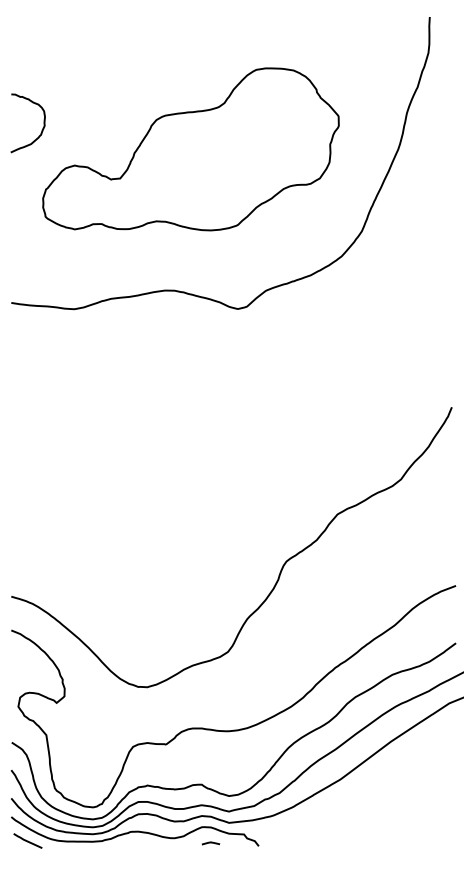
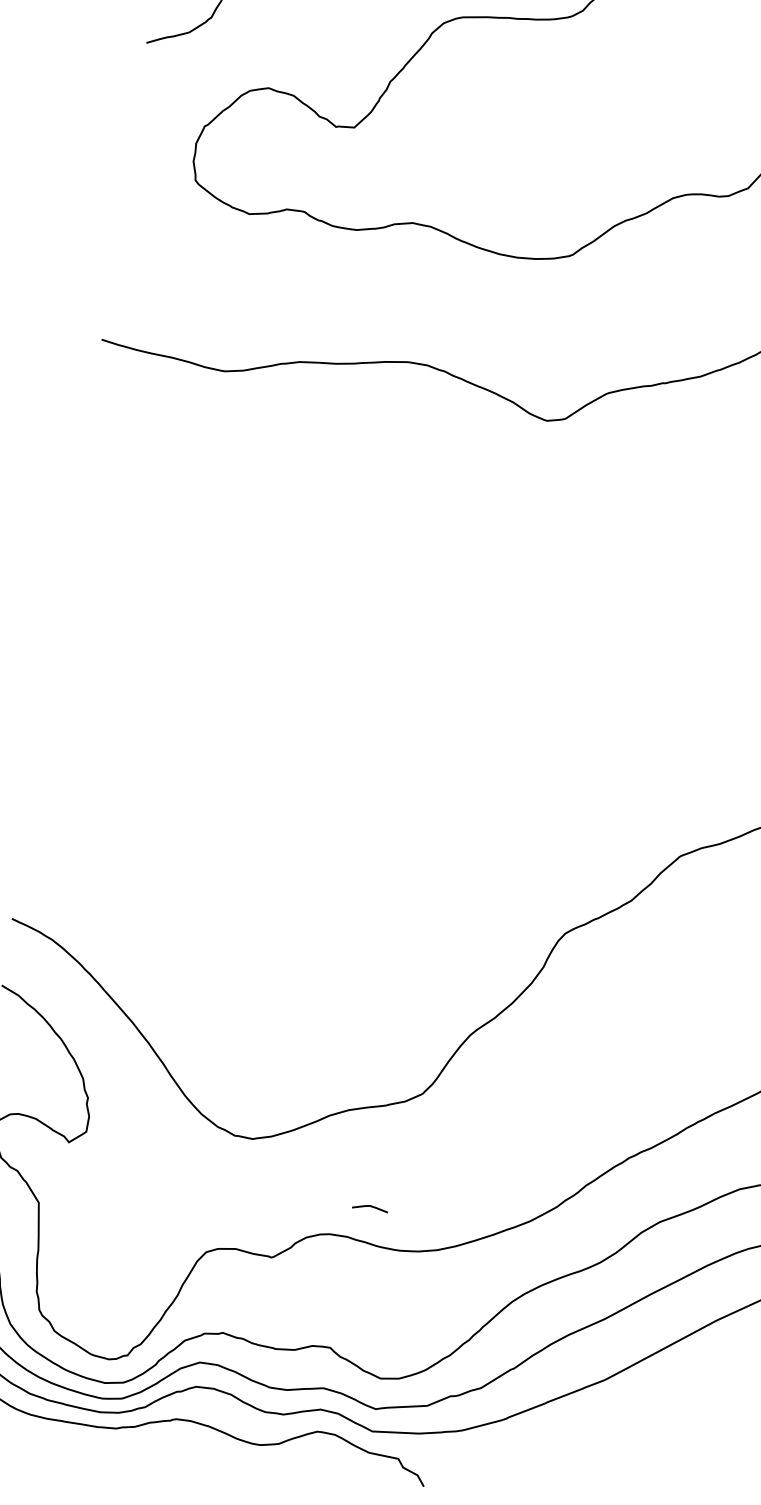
curve: (210, 843) -> (369, 1208), moved

